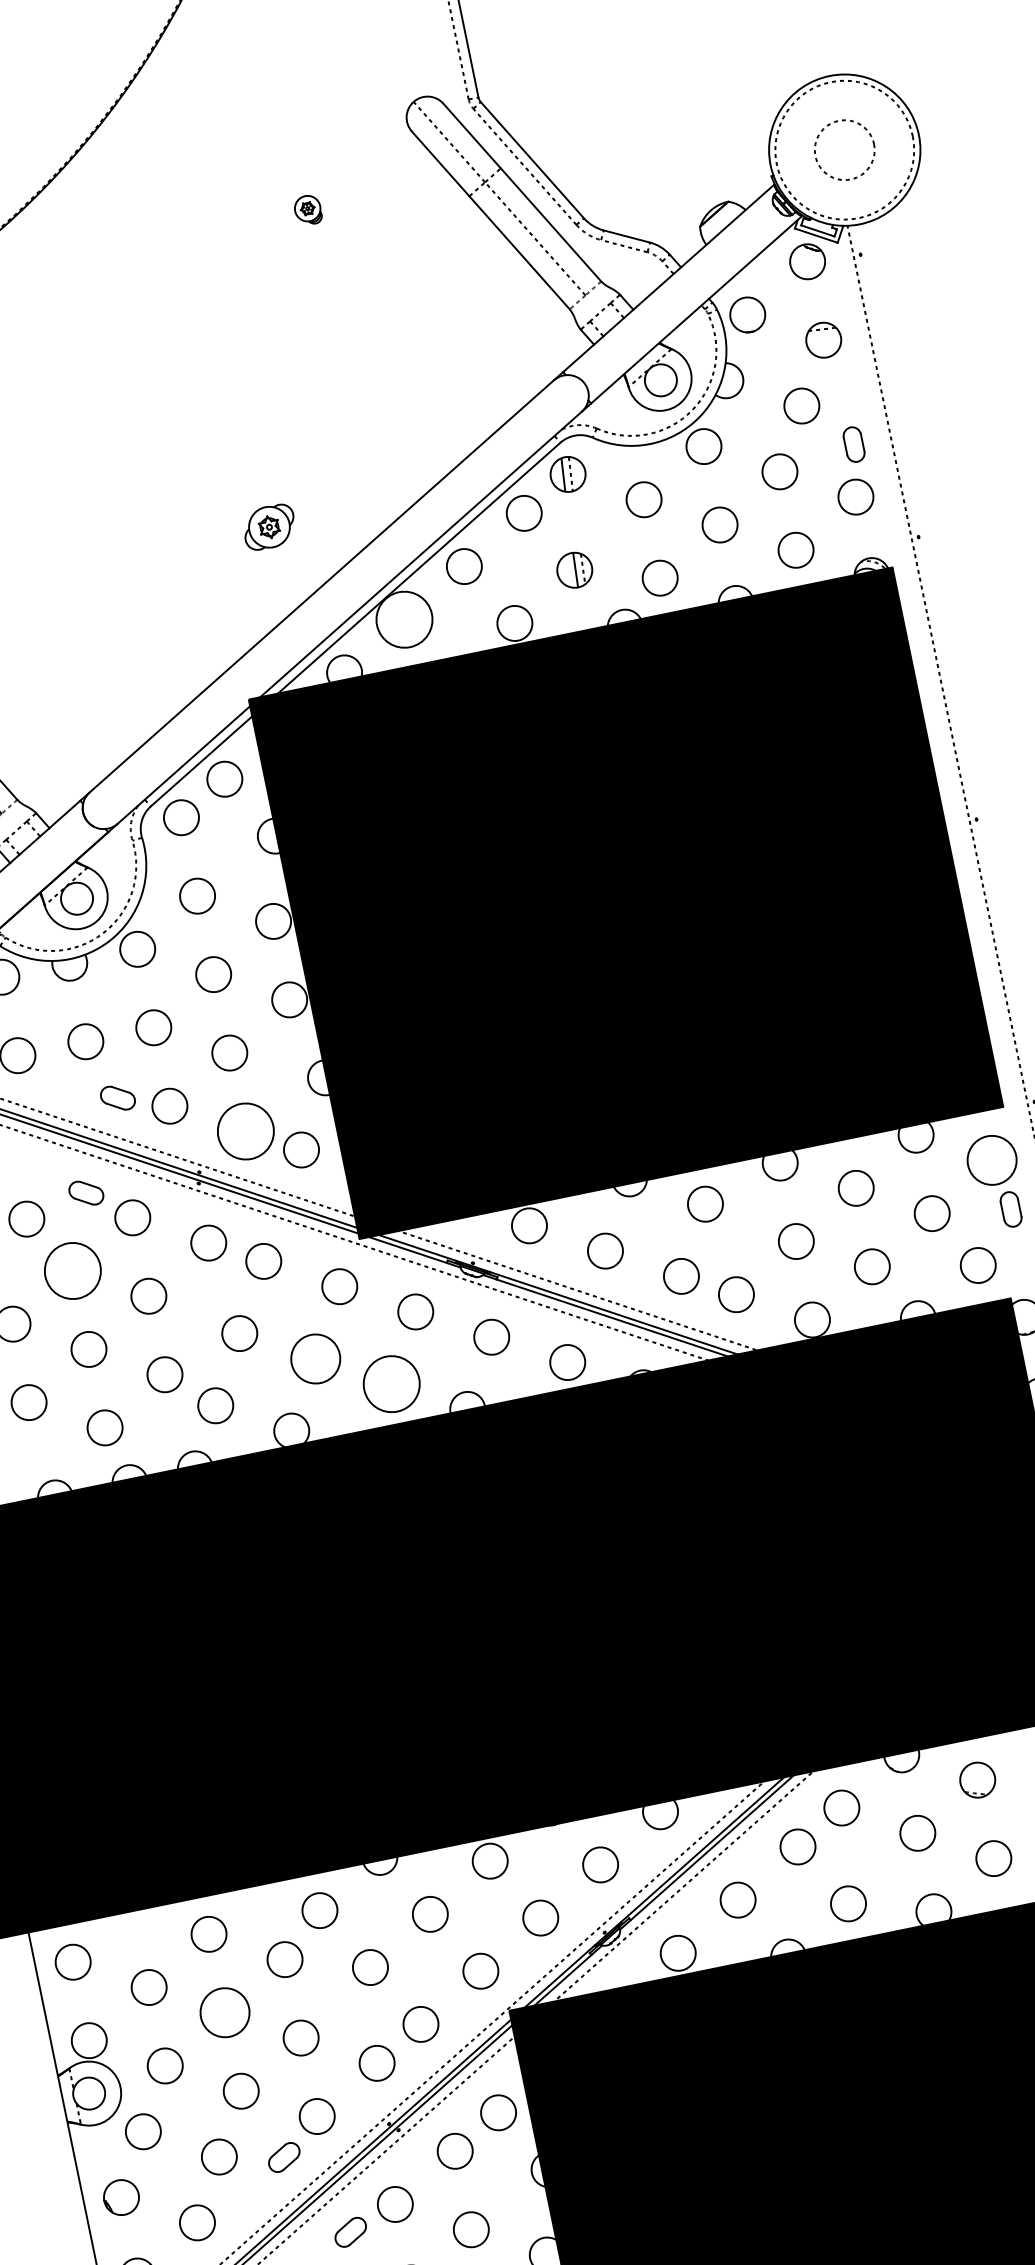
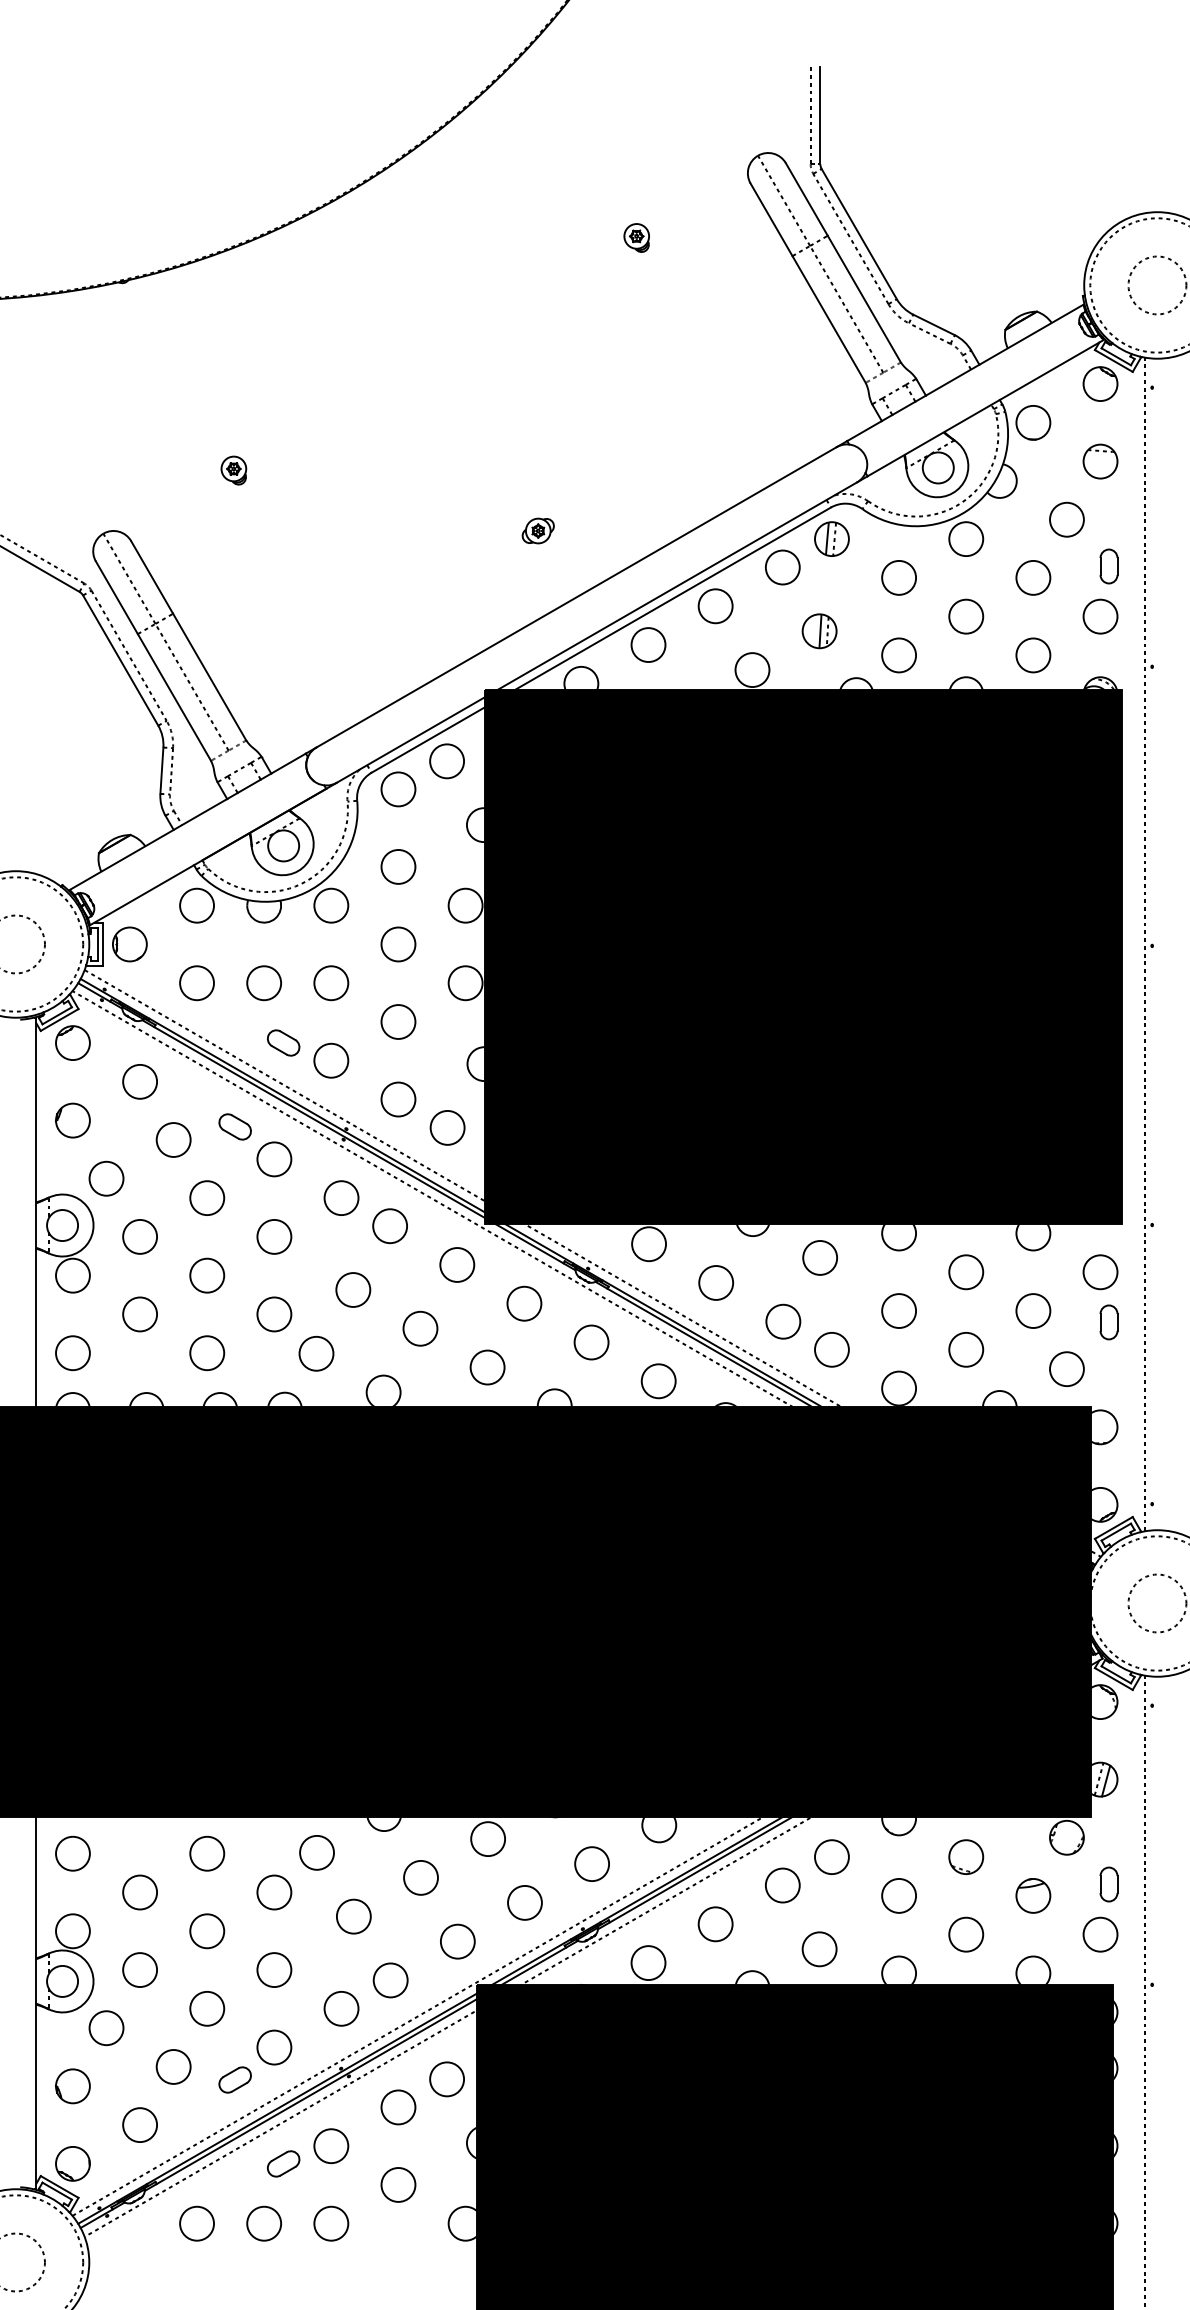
part: (268, 526) -> (537, 530), size x0.62
circle: (404, 620) -> (648, 645), size x0.62
circle: (245, 1131) -> (398, 1099), size x0.62
circle: (992, 1160) -> (1100, 1272), size x0.71
circle: (73, 1271) -> (207, 1198), size x0.62
circle: (315, 1358) -> (420, 1328), size x0.71
circle: (391, 1384) -> (487, 1367), size x0.62
circle: (225, 2012) -> (207, 1931), size x0.71

